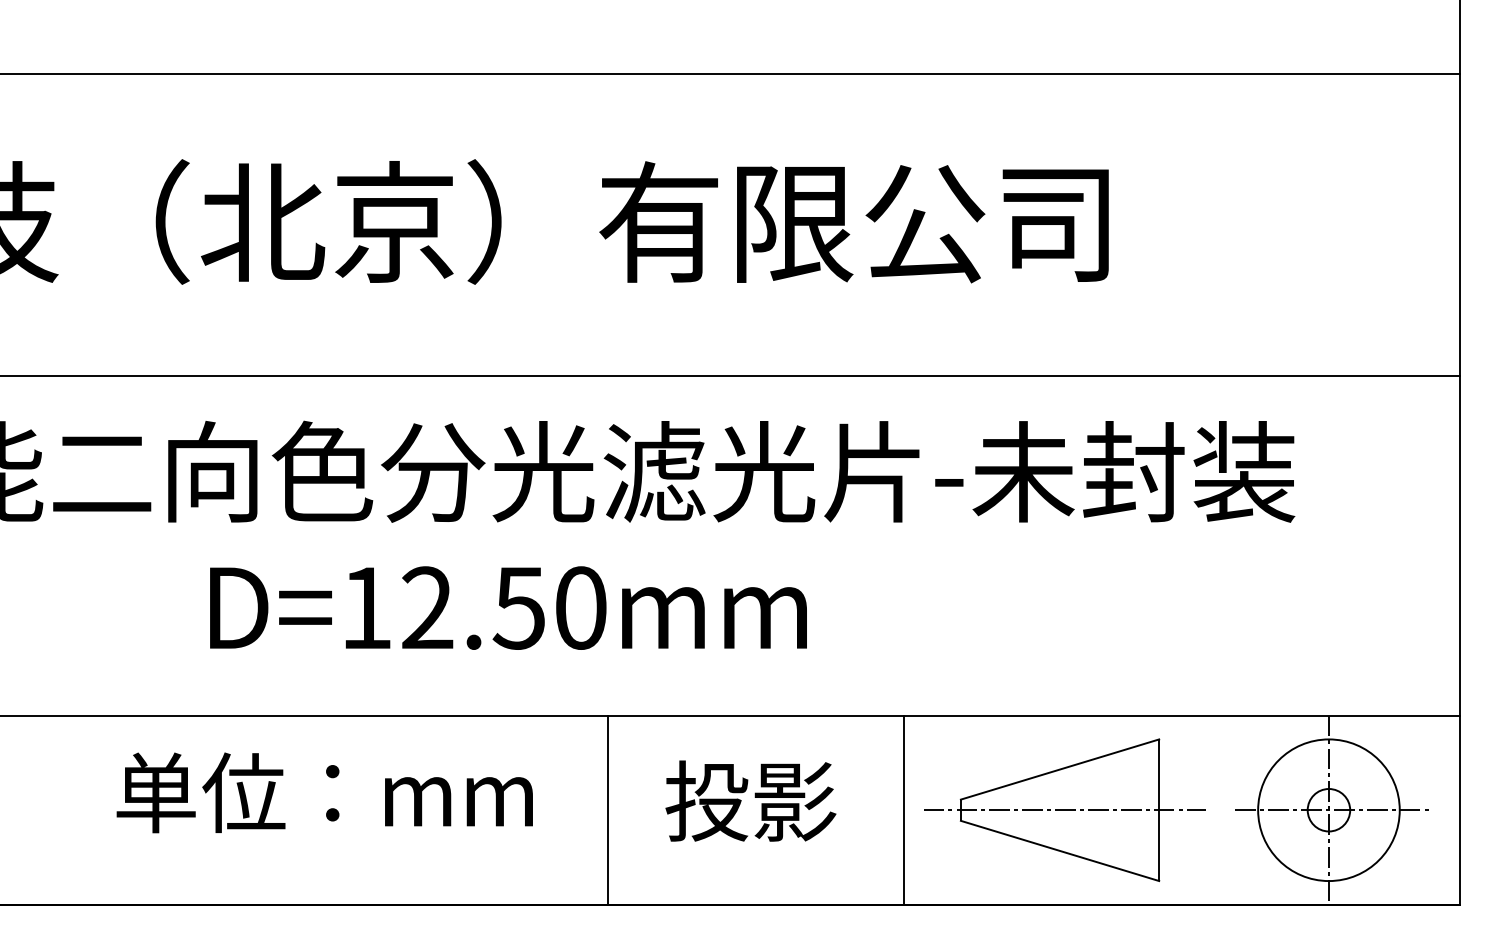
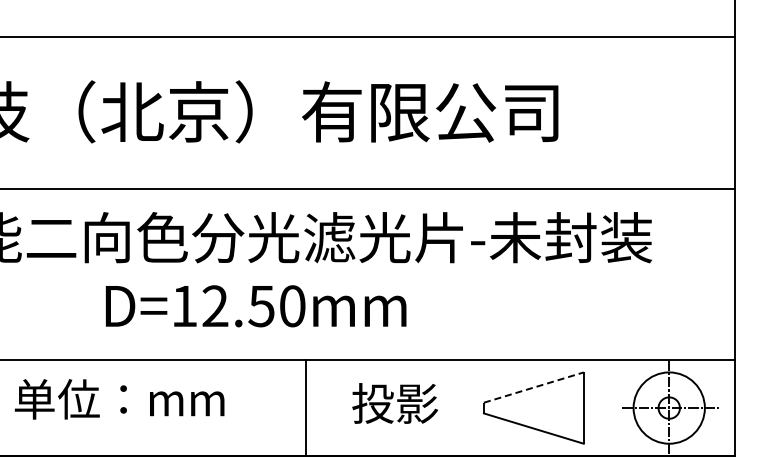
line: (1061, 769) -> (534, 387), solid -> dashed
text: (324, 793) -> (119, 399), moved
text: (749, 801) -> (394, 403), moved
line: (904, 809) -> (455, 407), removed
line: (1065, 811) -> (536, 408), removed

